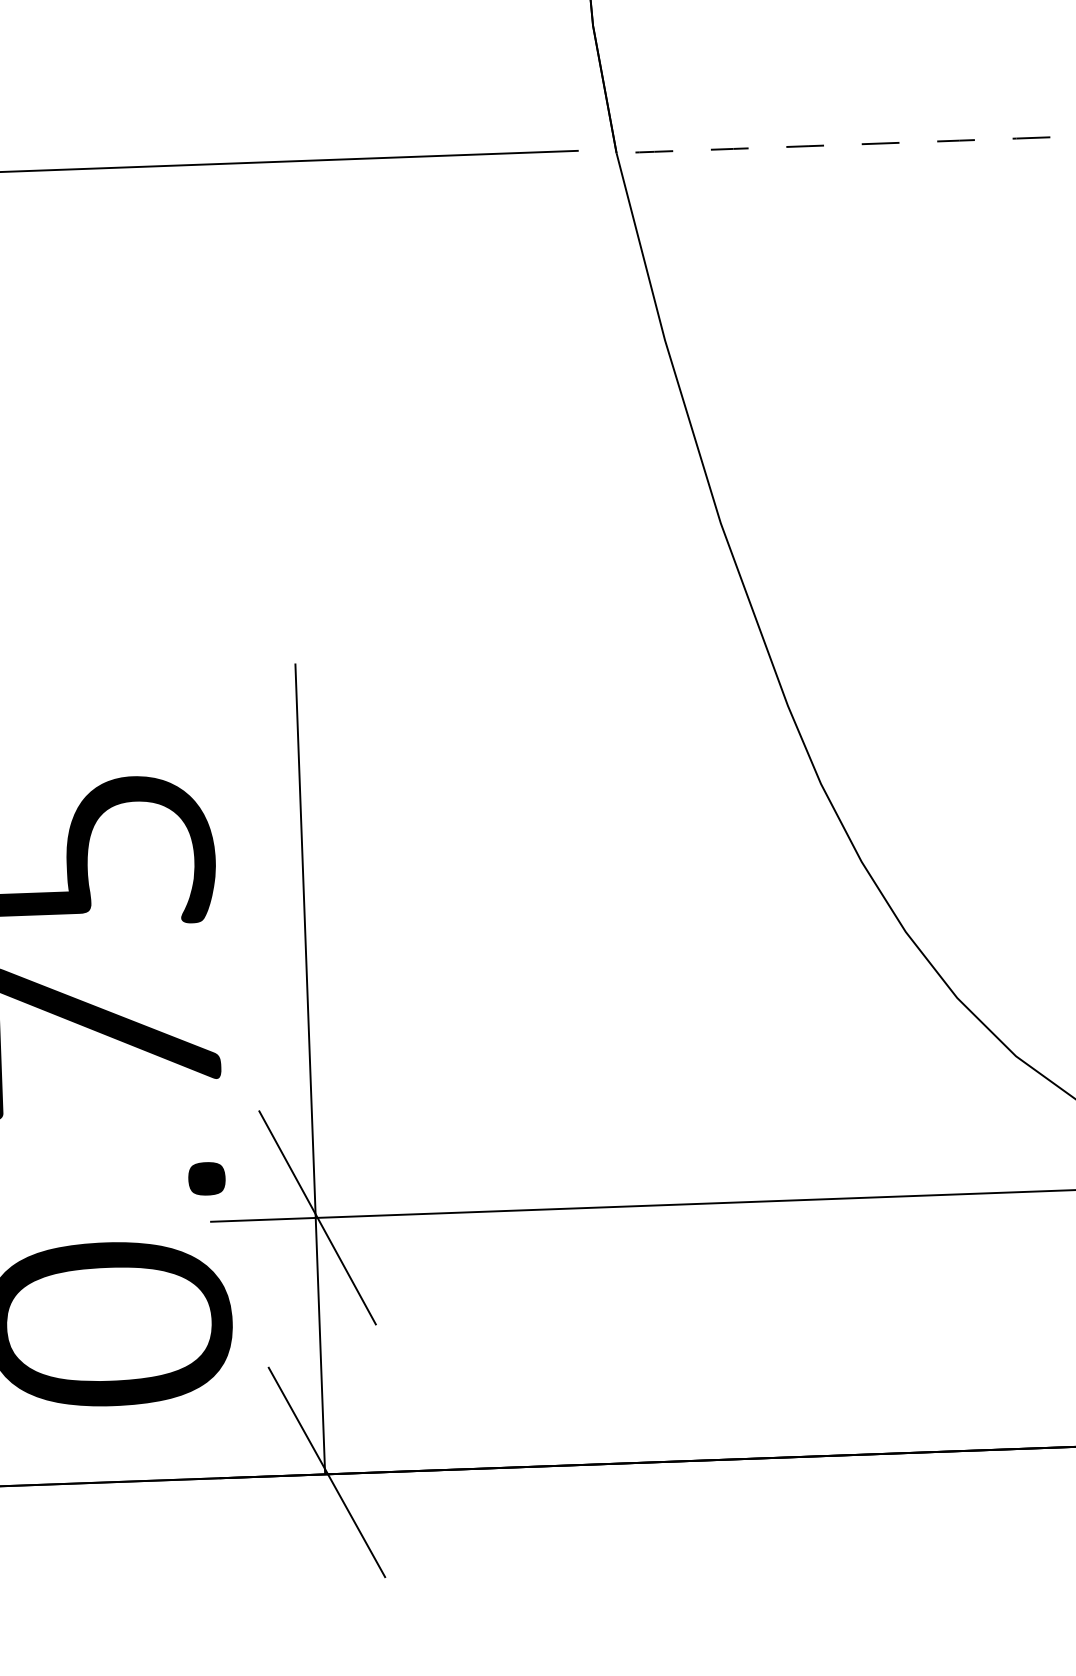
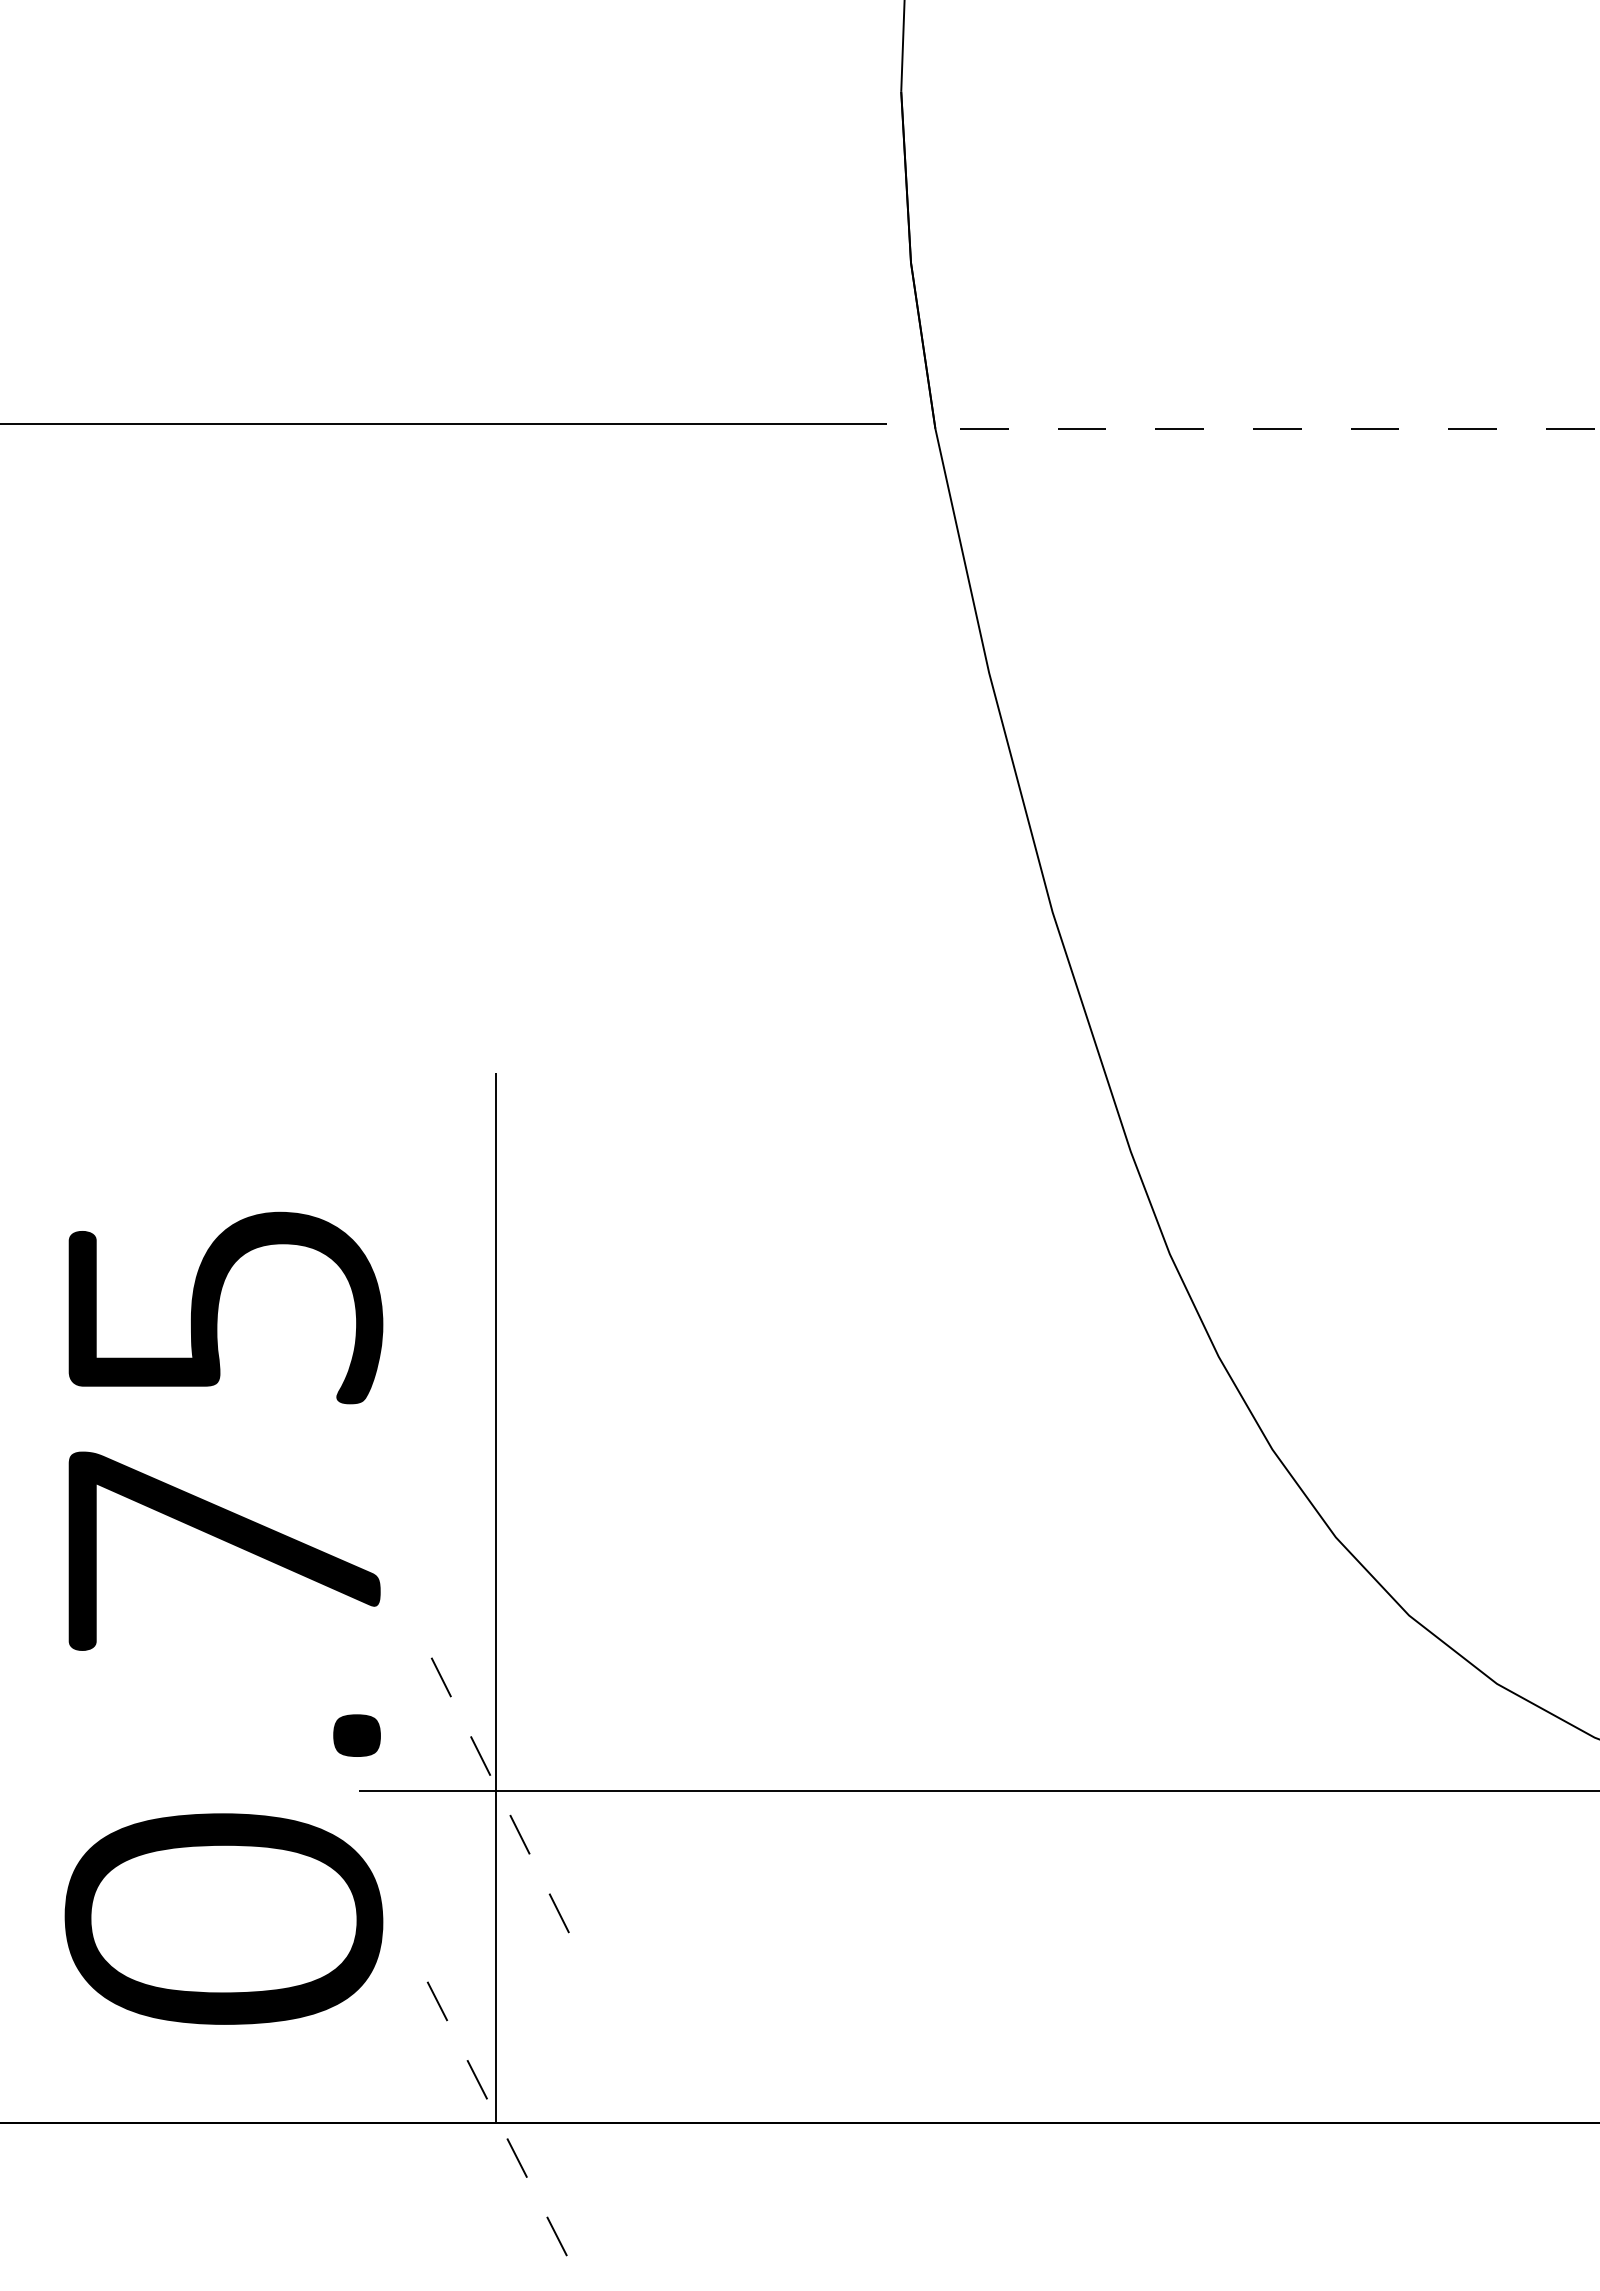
line: (317, 1217) -> (498, 1790), solid -> dashed
line: (327, 1472) -> (498, 2121), solid -> dashed

